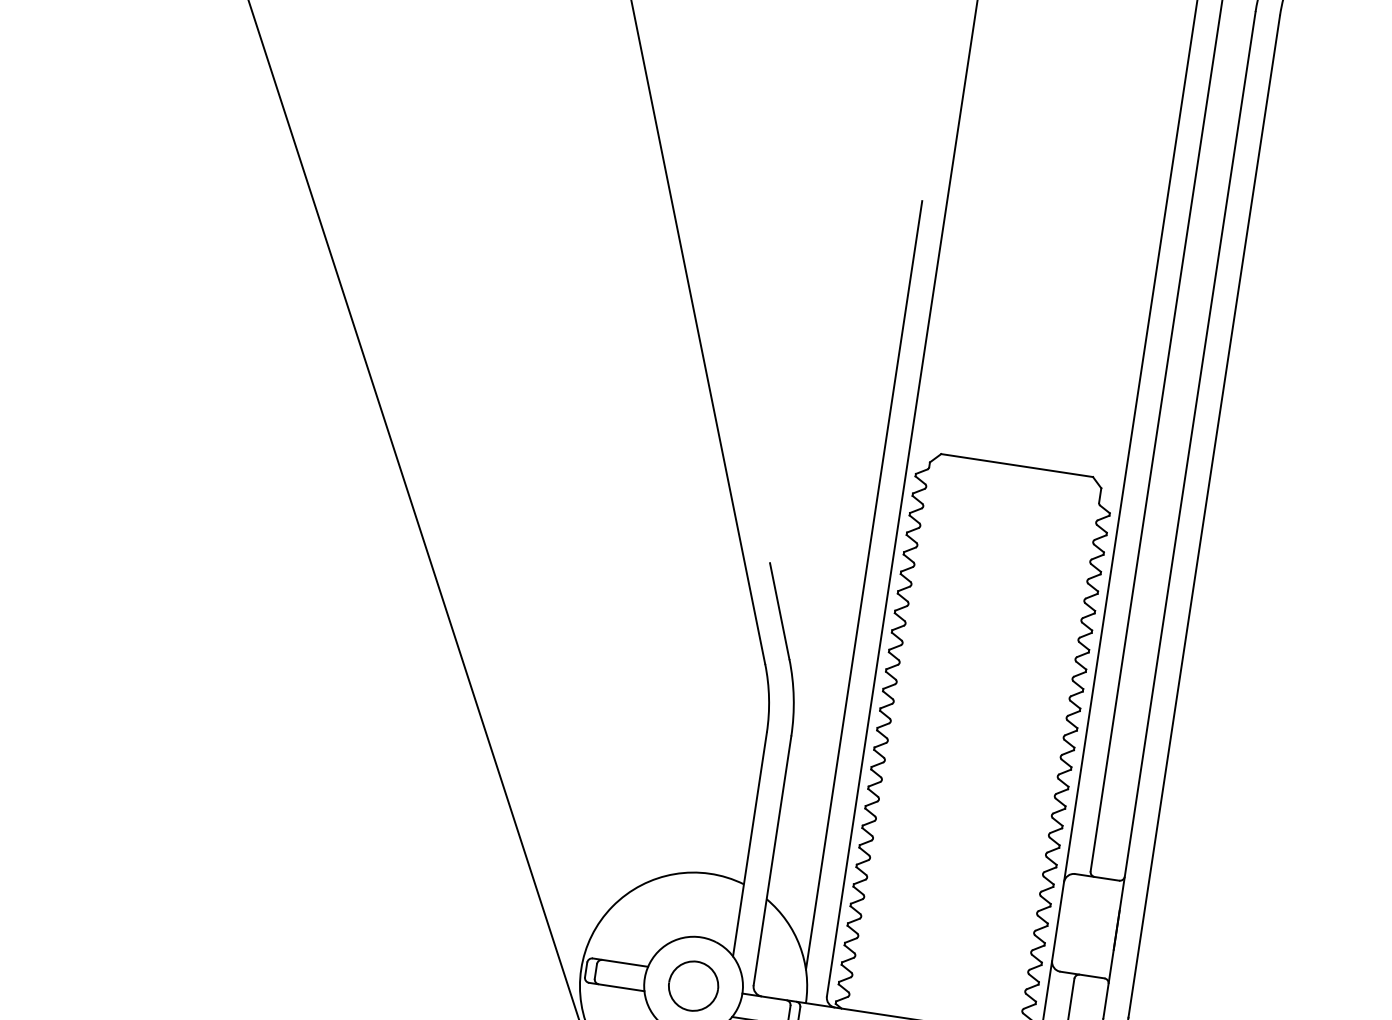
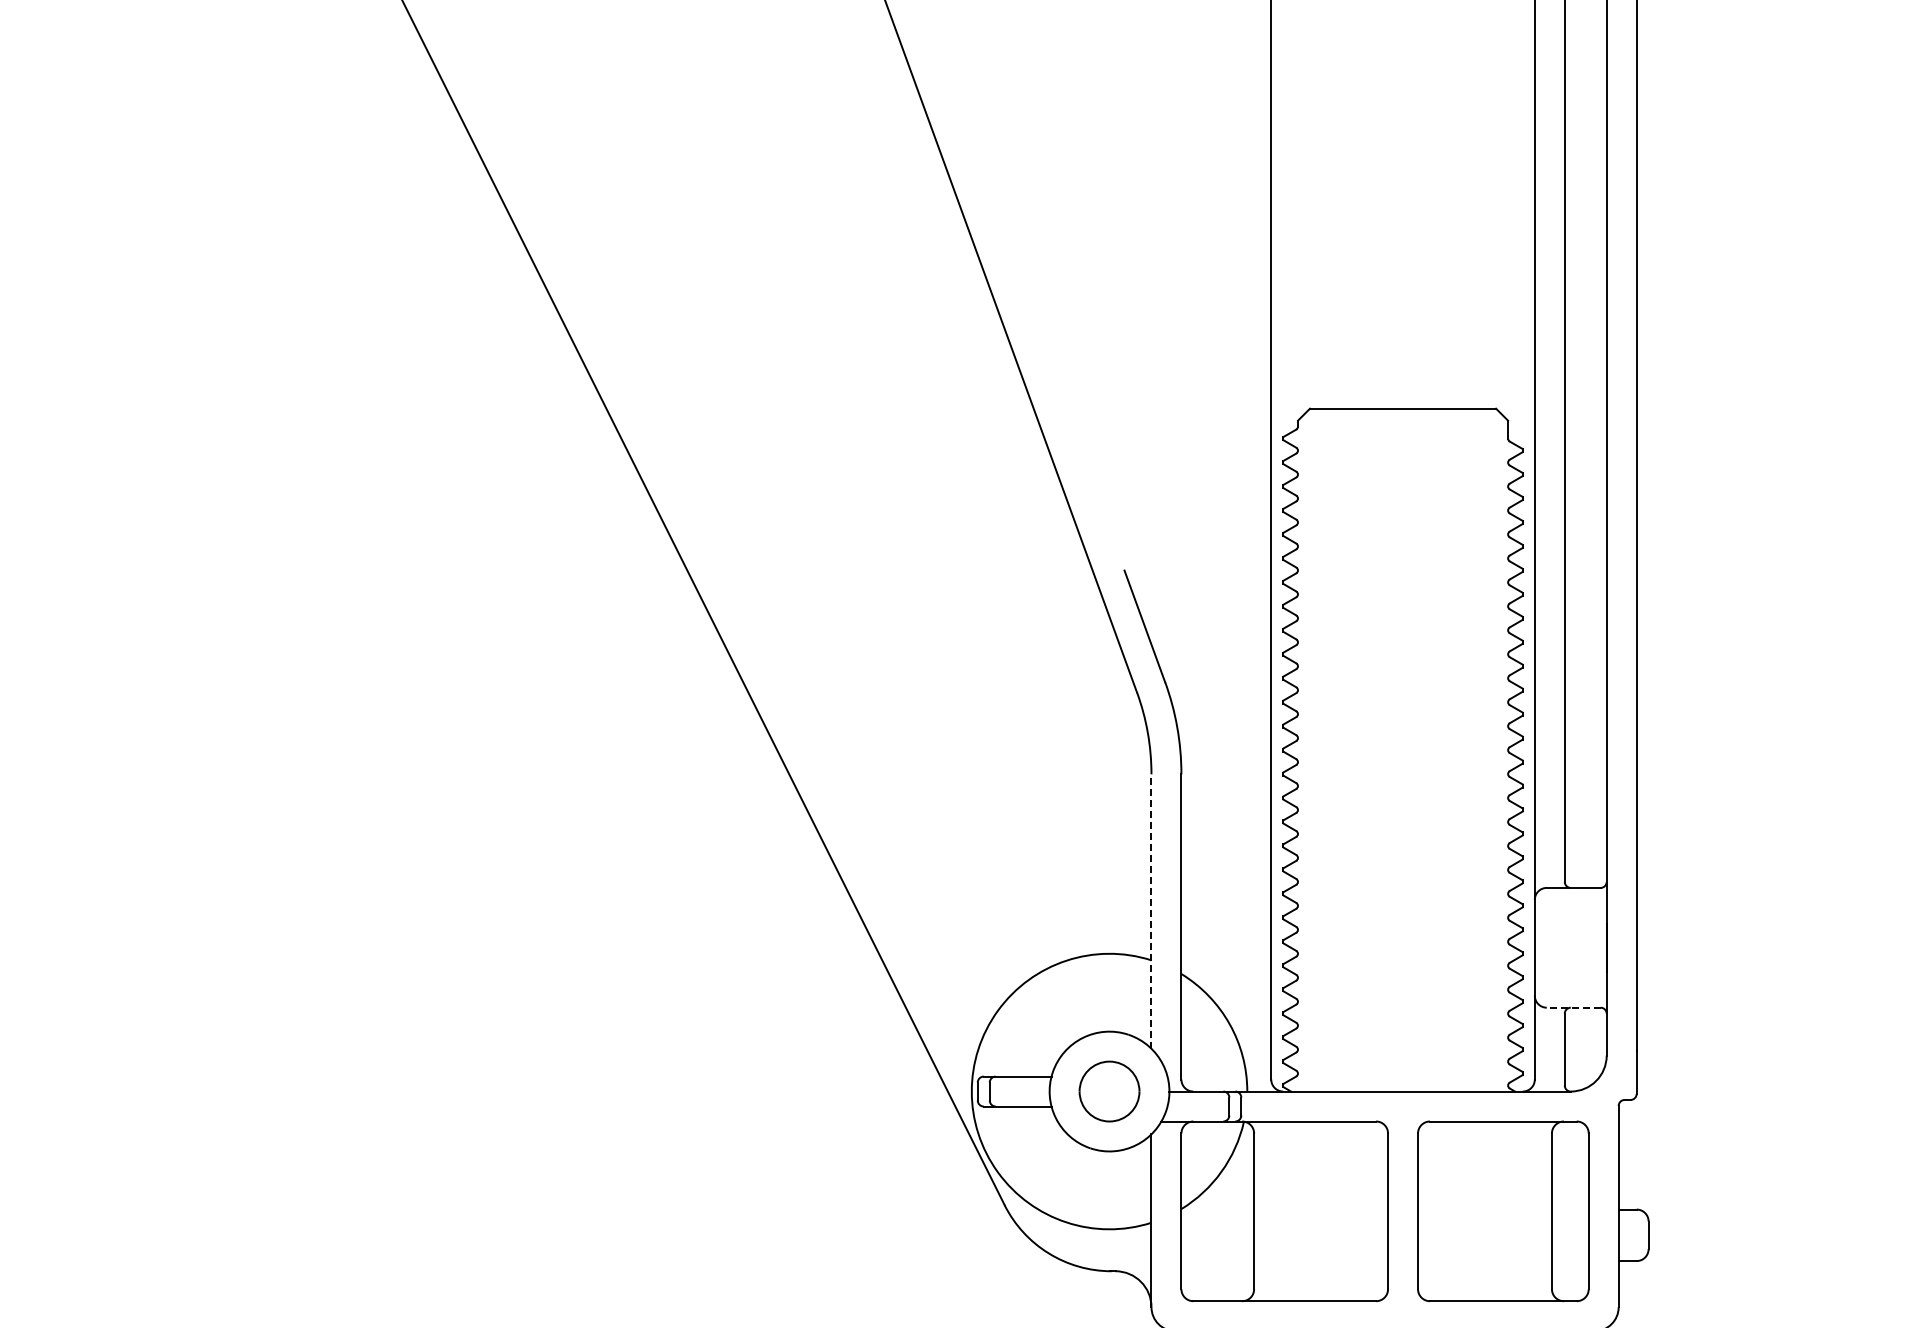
line: (864, 584) -> (1241, 579), removed
line: (750, 844) -> (1151, 911), solid -> dashed
line: (1082, 974) -> (1573, 1007), solid -> dashed

